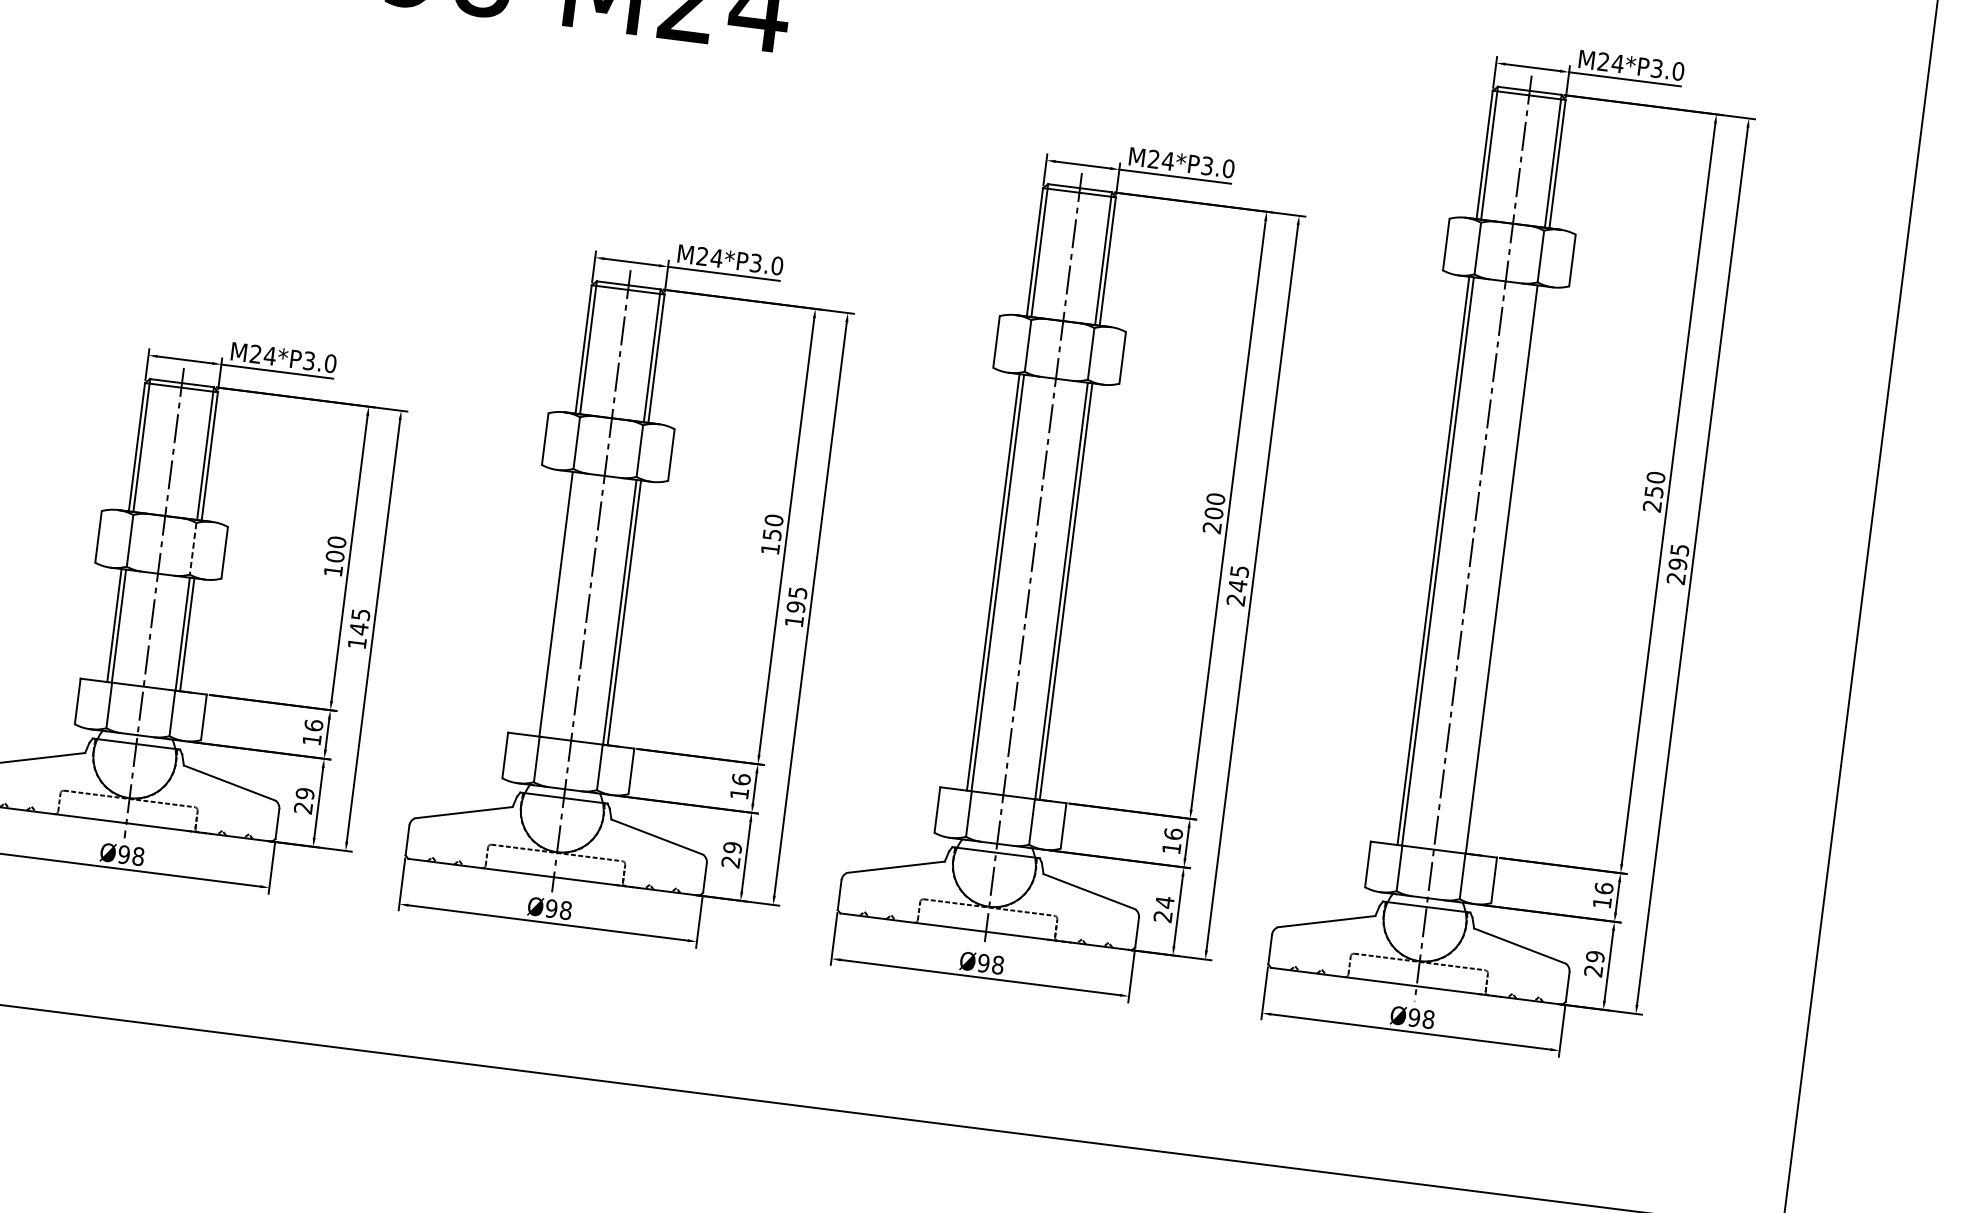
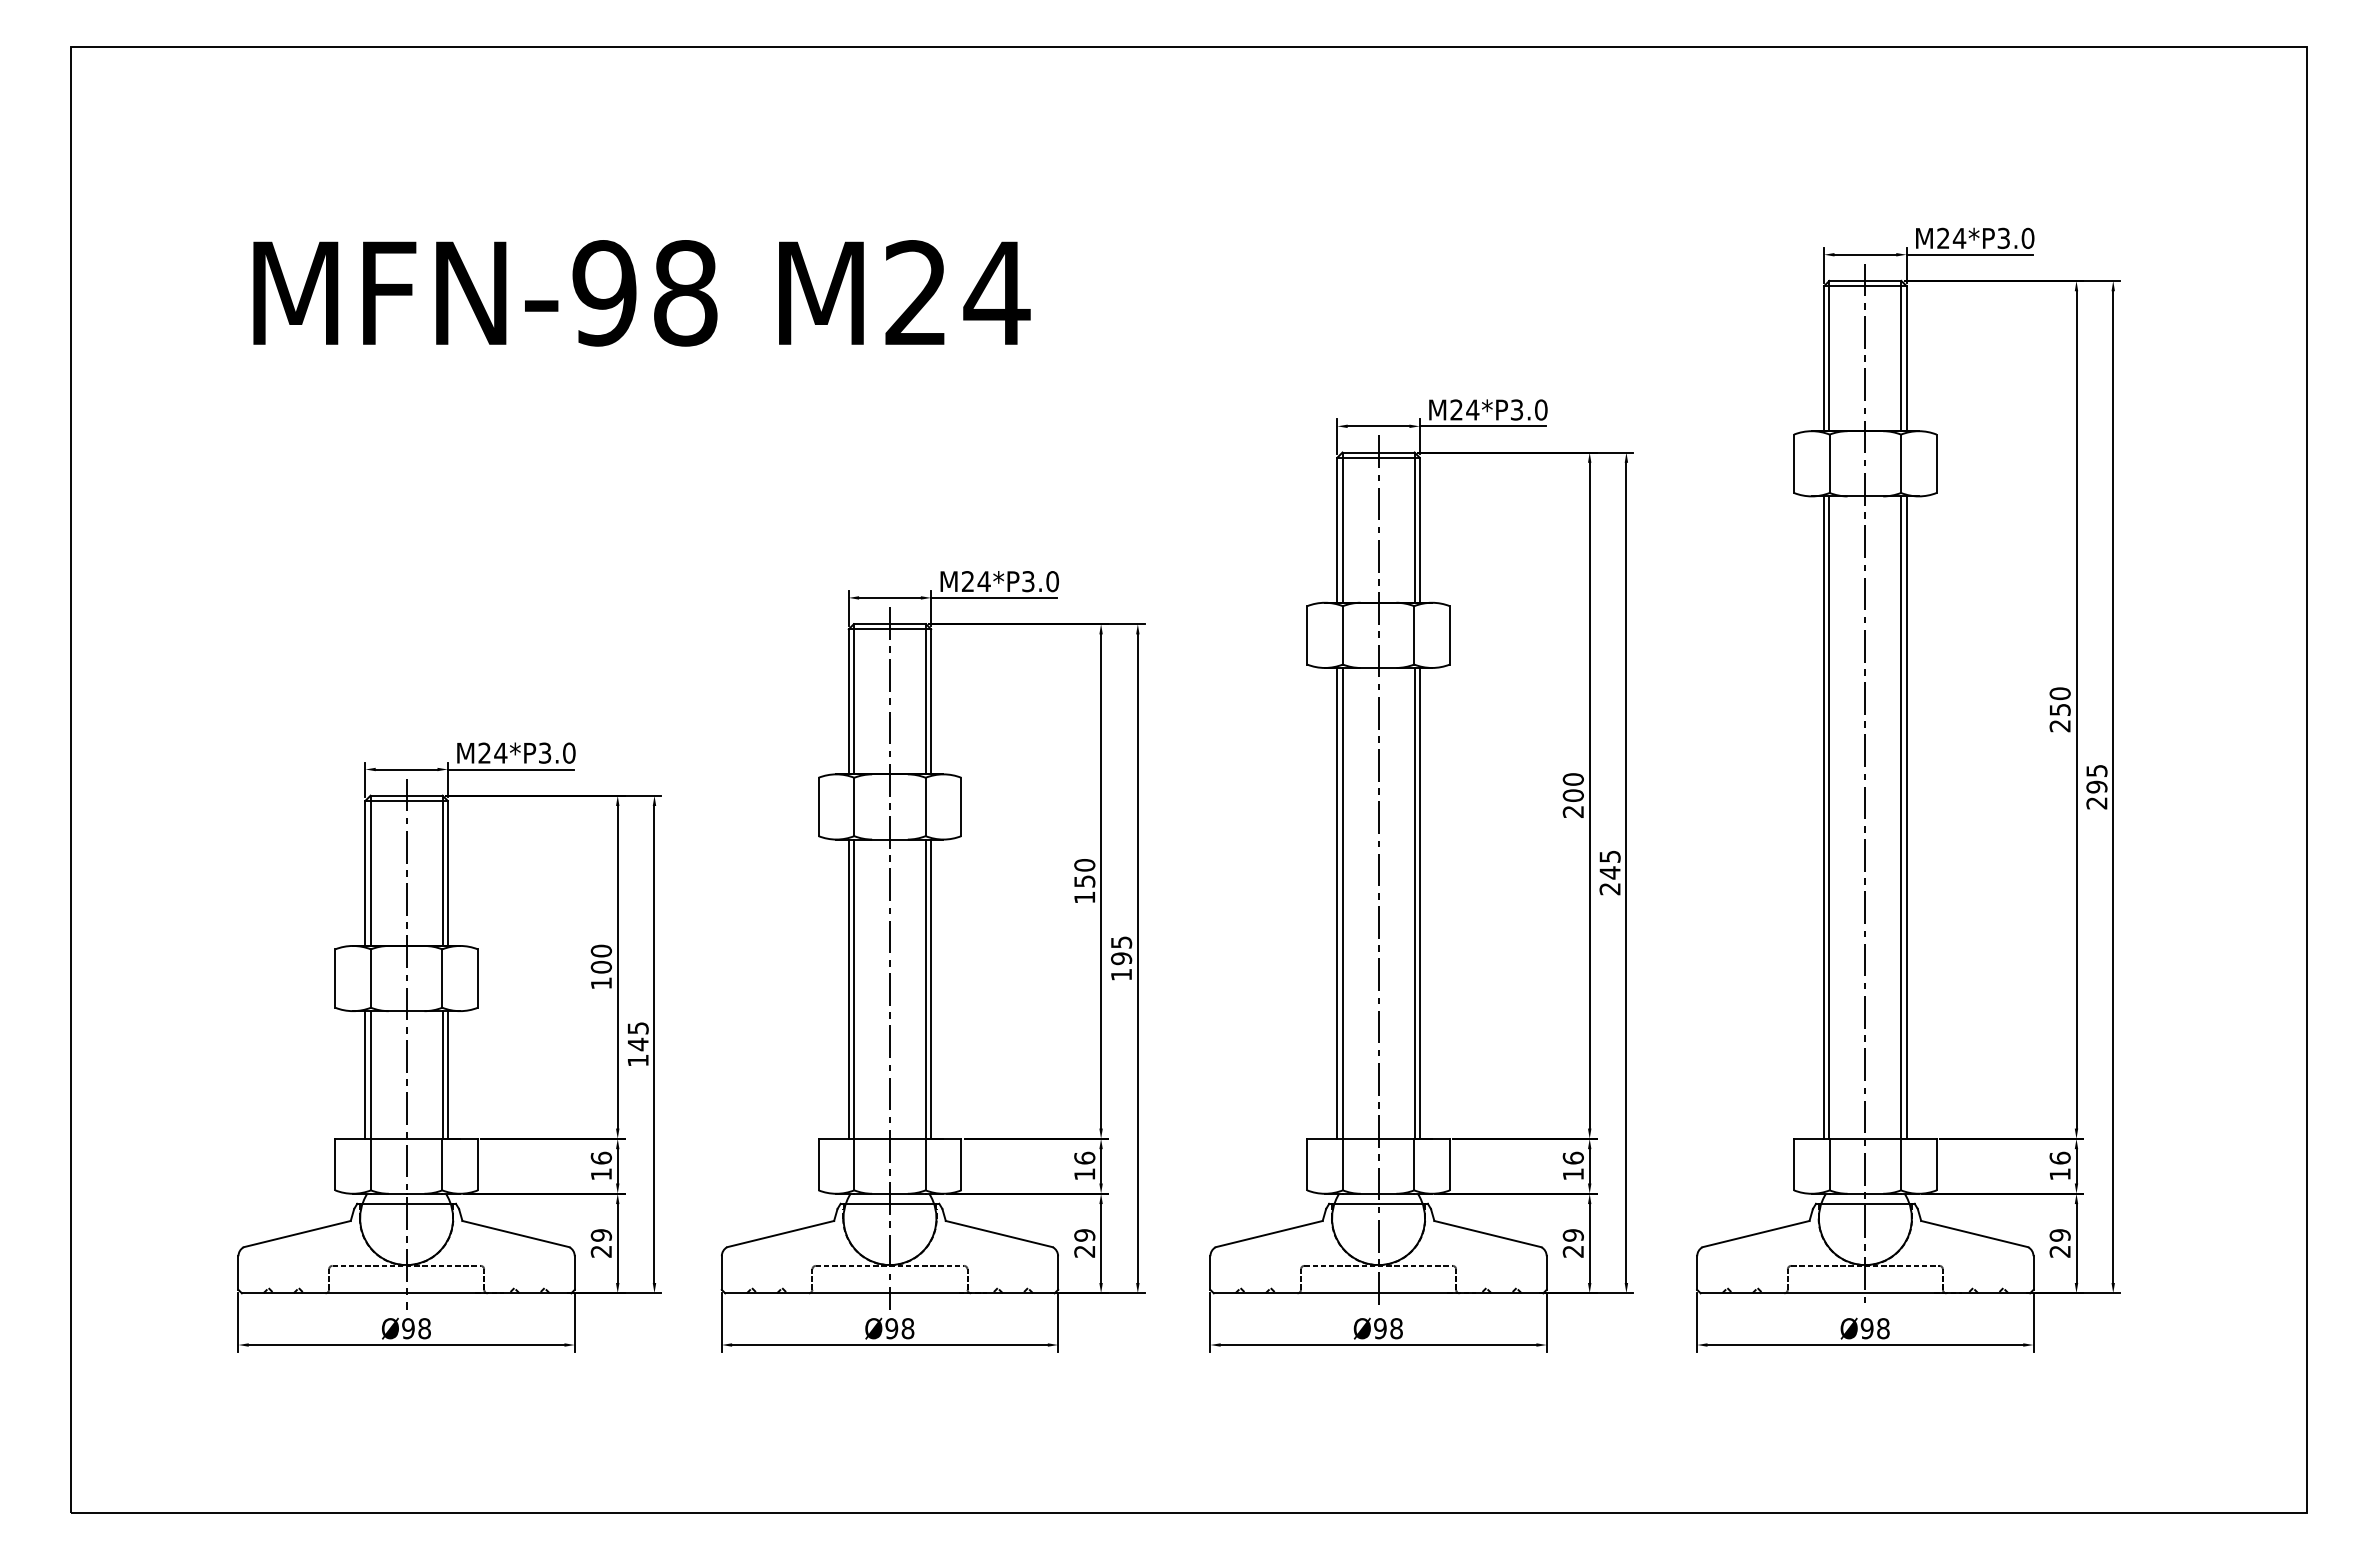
line: (193, 549) -> (442, 979), dashed -> solid
line: (1506, 569) -> (1906, 817), added
line: (551, 603) -> (848, 988), added
text: (1164, 902) -> (1572, 1235), 24 -> 29

